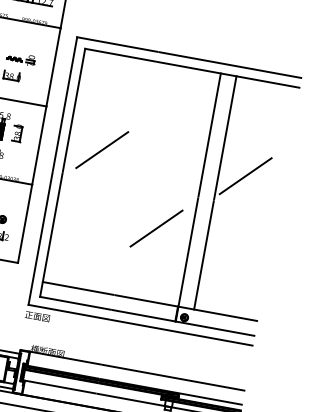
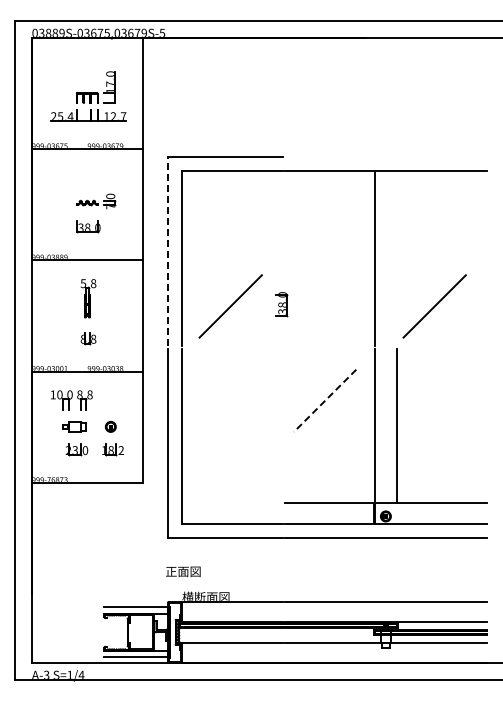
line: (230, 65) -> (385, 157), removed
line: (65, 103) -> (168, 251), solid -> dashed
part: (17, 133) -> (281, 304), moved
line: (225, 137) -> (397, 258), removed
line: (156, 228) -> (324, 401), solid -> dashed
line: (77, 288) -> (231, 502), removed
text: (37, 316) -> (183, 571), moved

